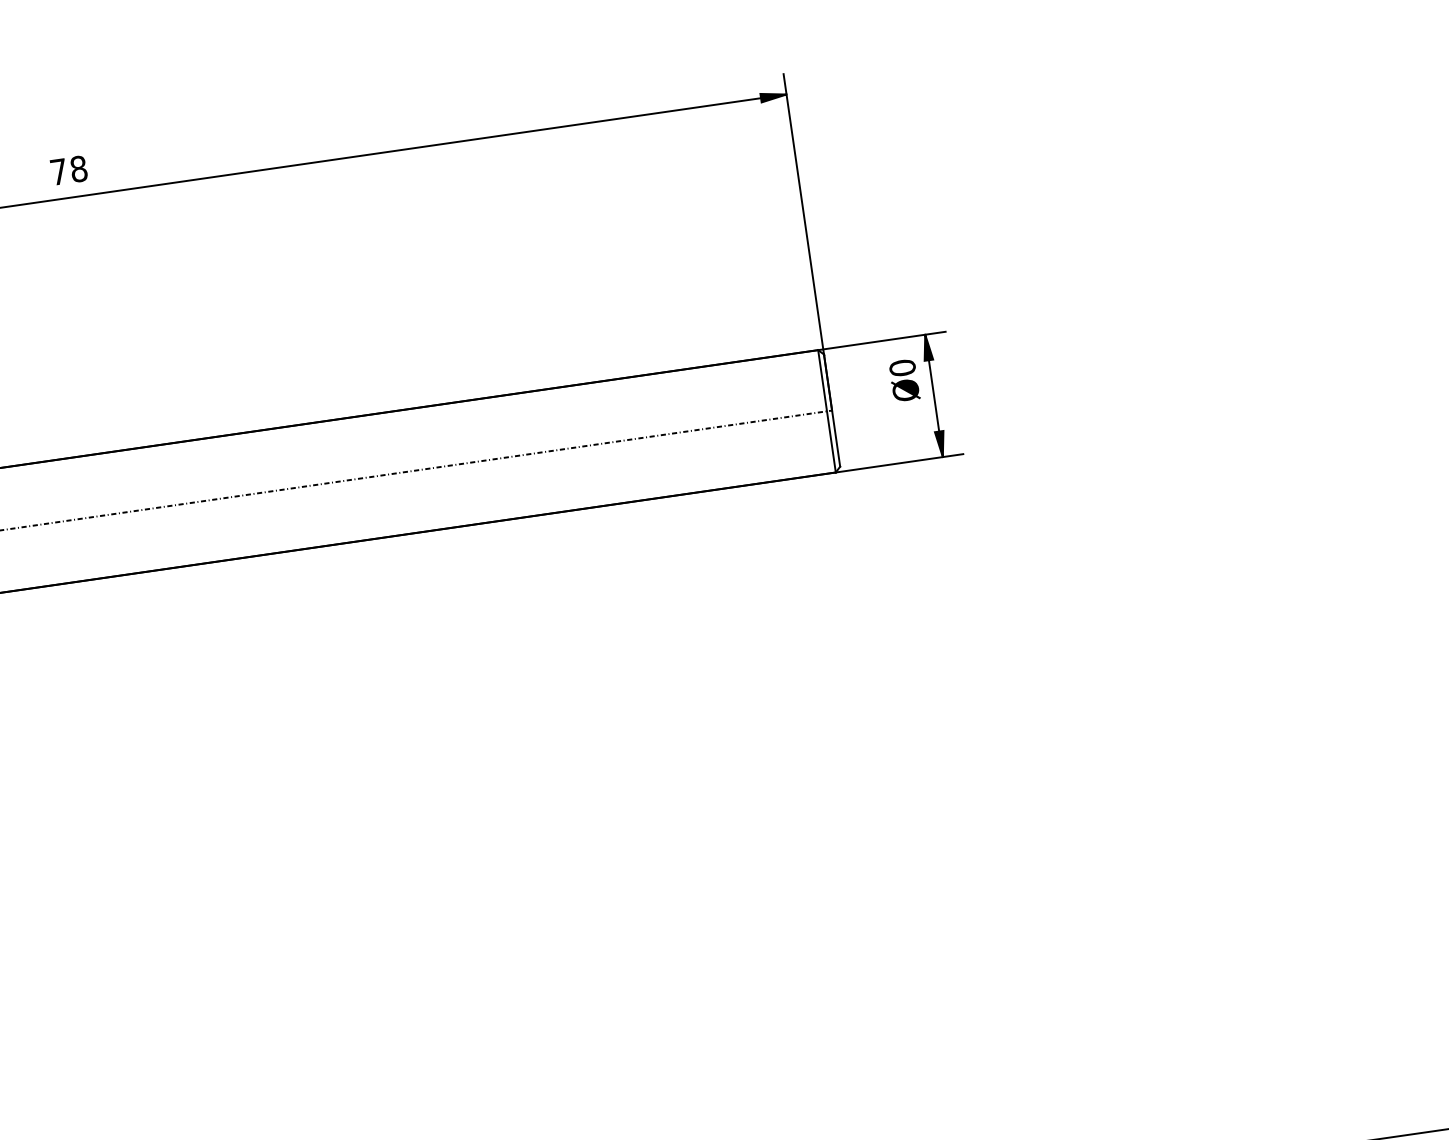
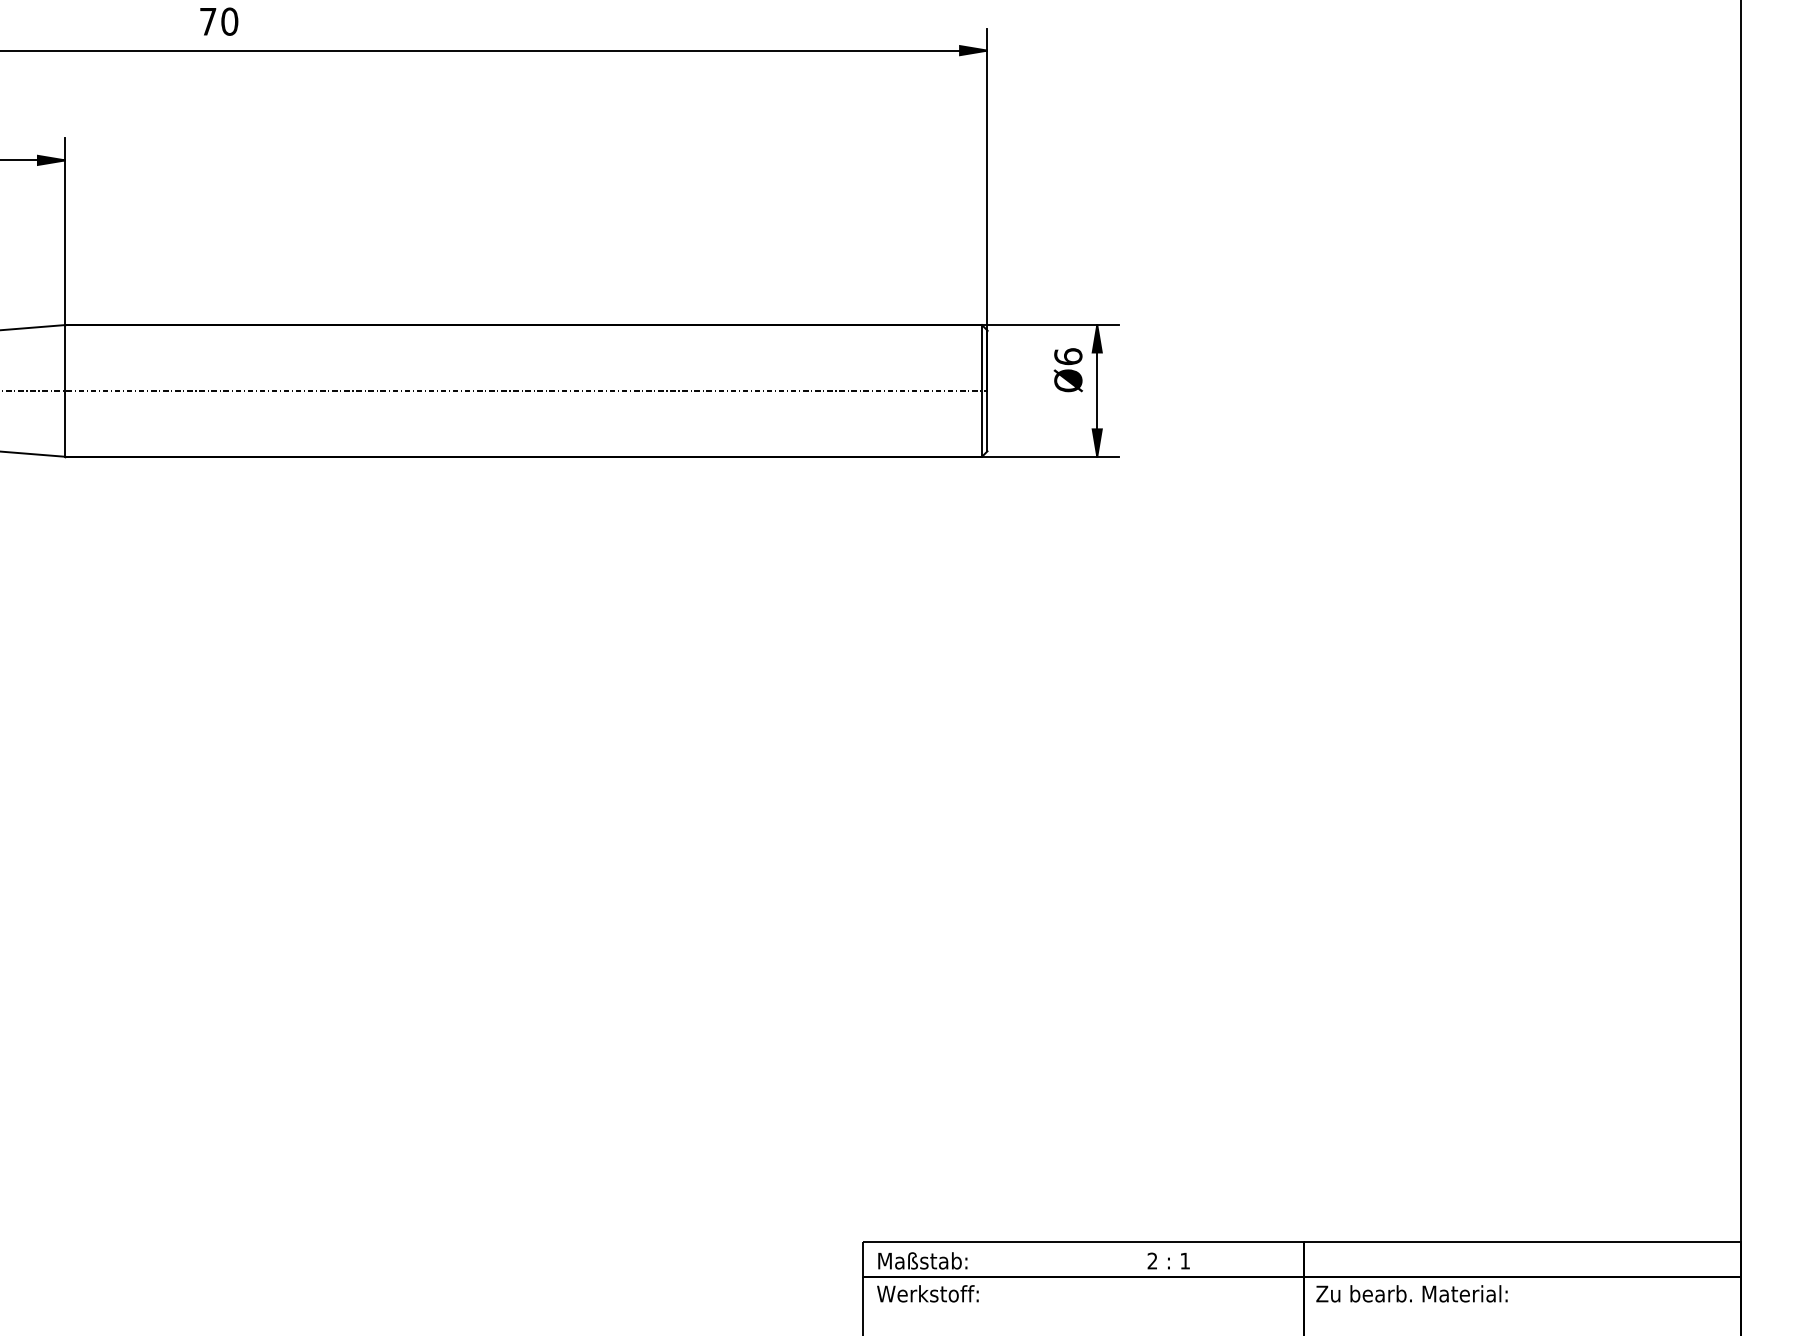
text: (78, 168) -> (229, 21), 78 -> 70
text: (902, 367) -> (1068, 356), Ø0 -> Ø6

